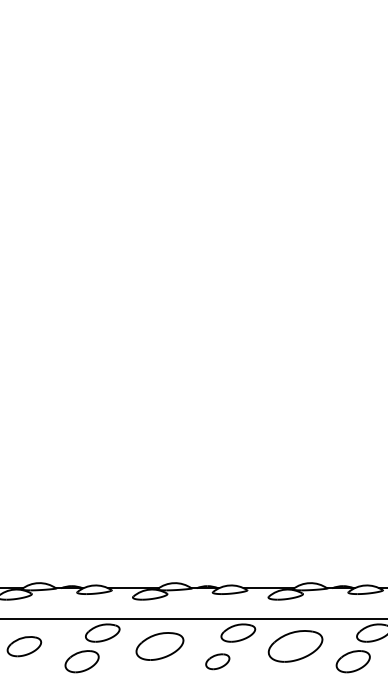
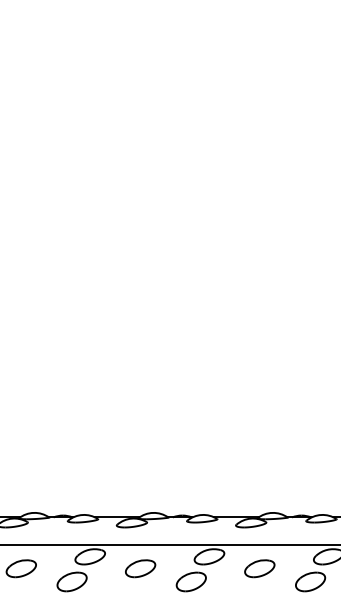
part: (159, 646) -> (140, 568), size x0.71
part: (295, 646) -> (259, 568), size x0.62
part: (217, 661) -> (191, 581), size x1.43

